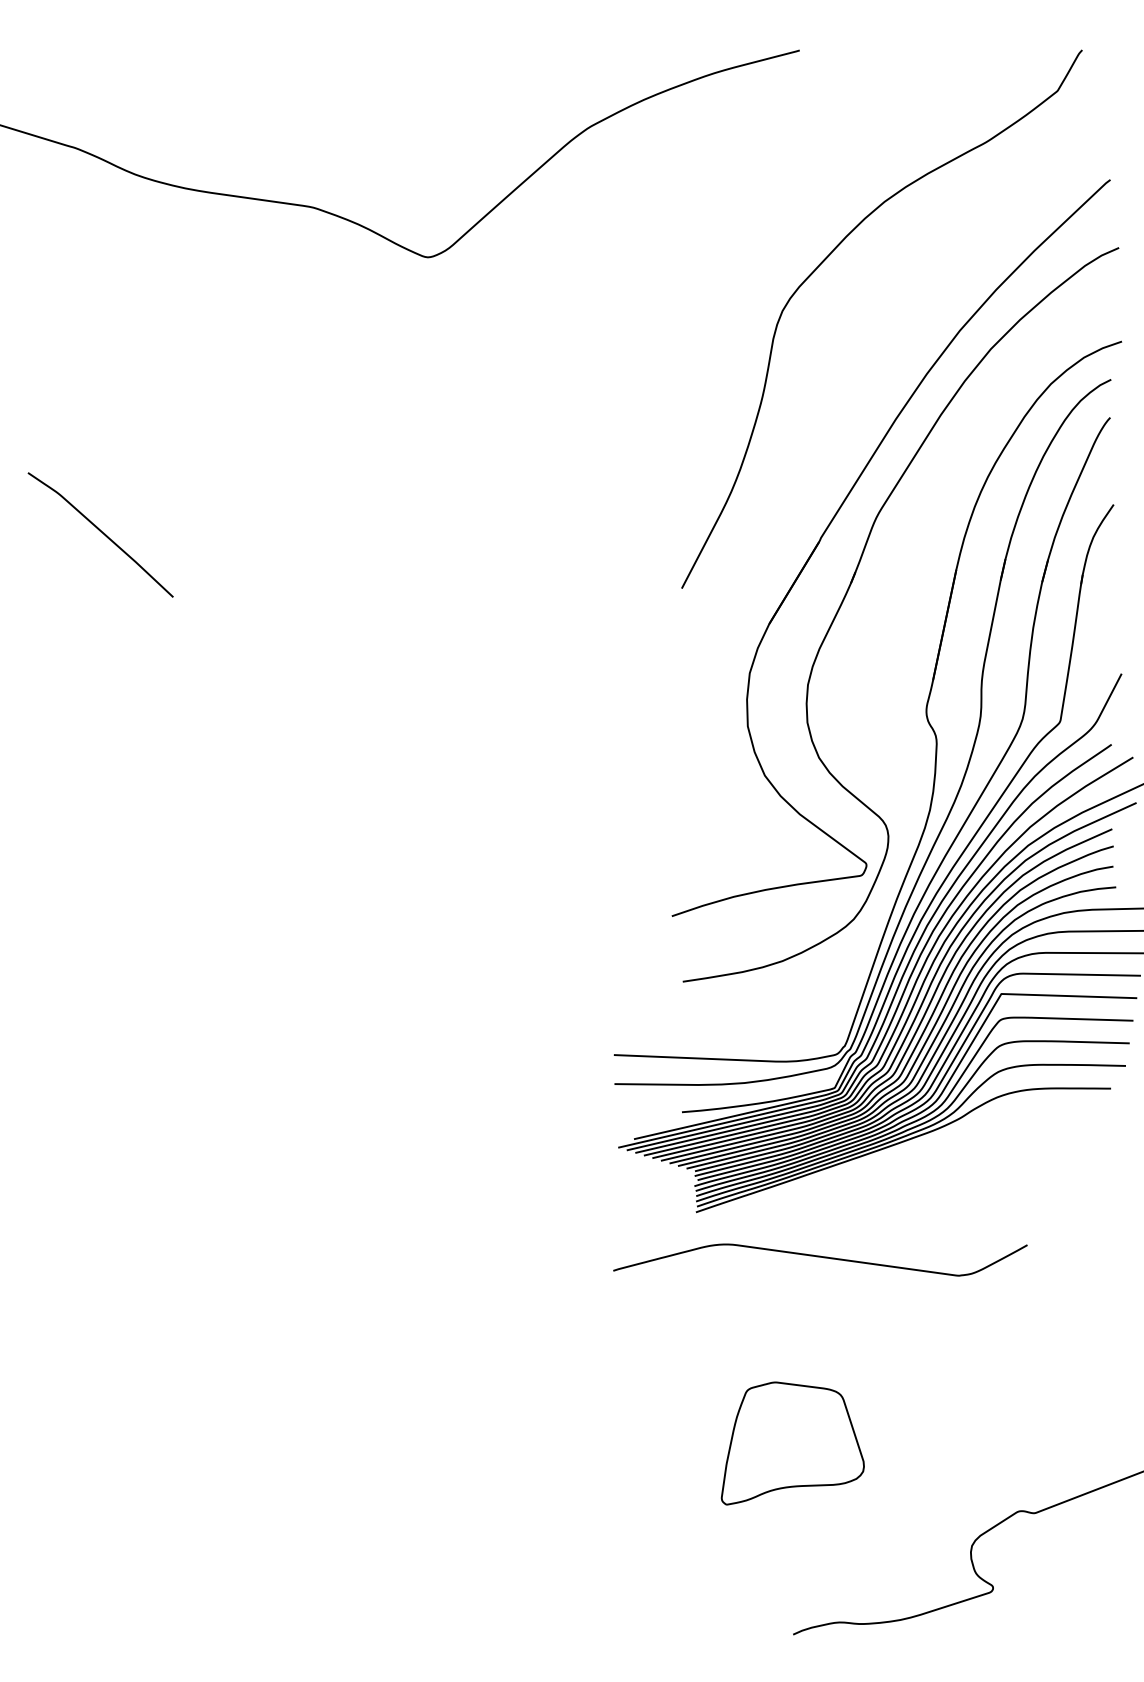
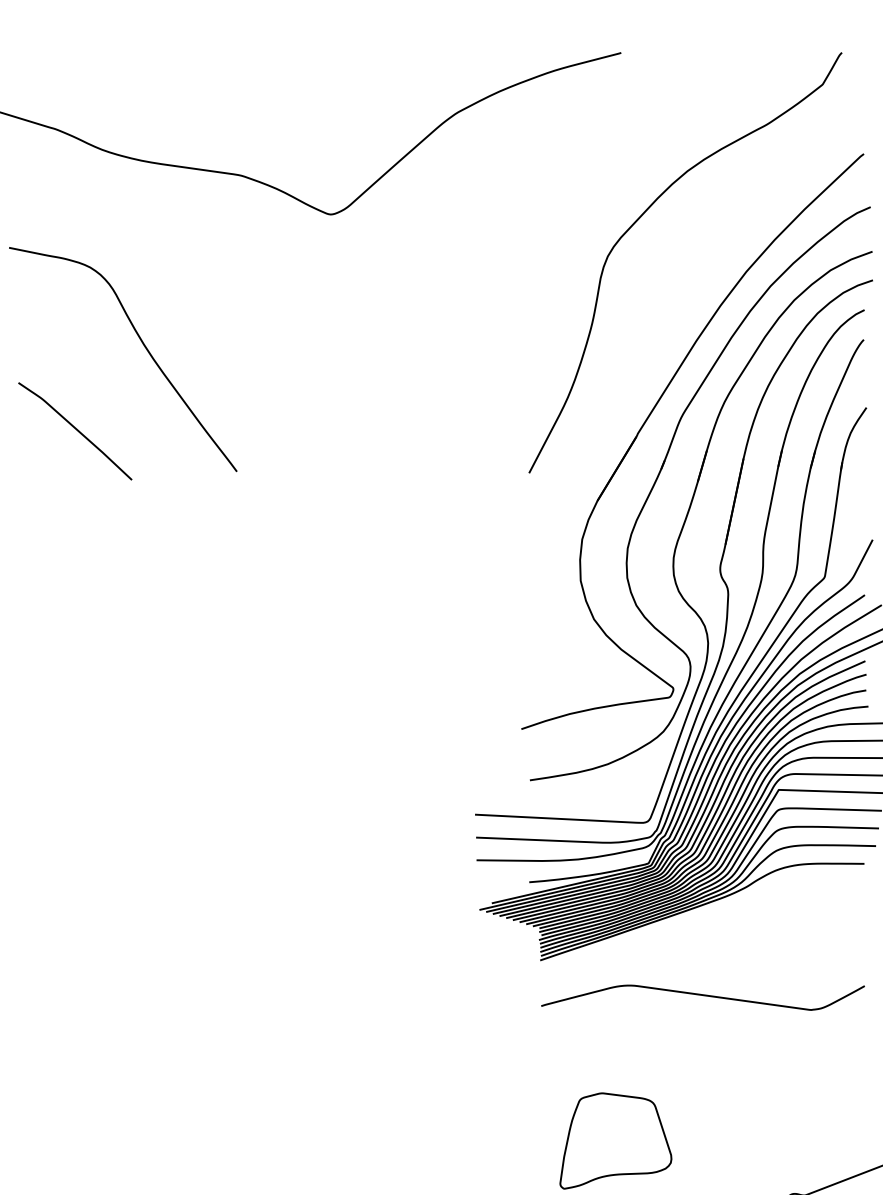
curve: (189, 427) -> (144, 347), added
part: (866, 670) -> (673, 537), added
curve: (820, 1257) -> (703, 995), moved

